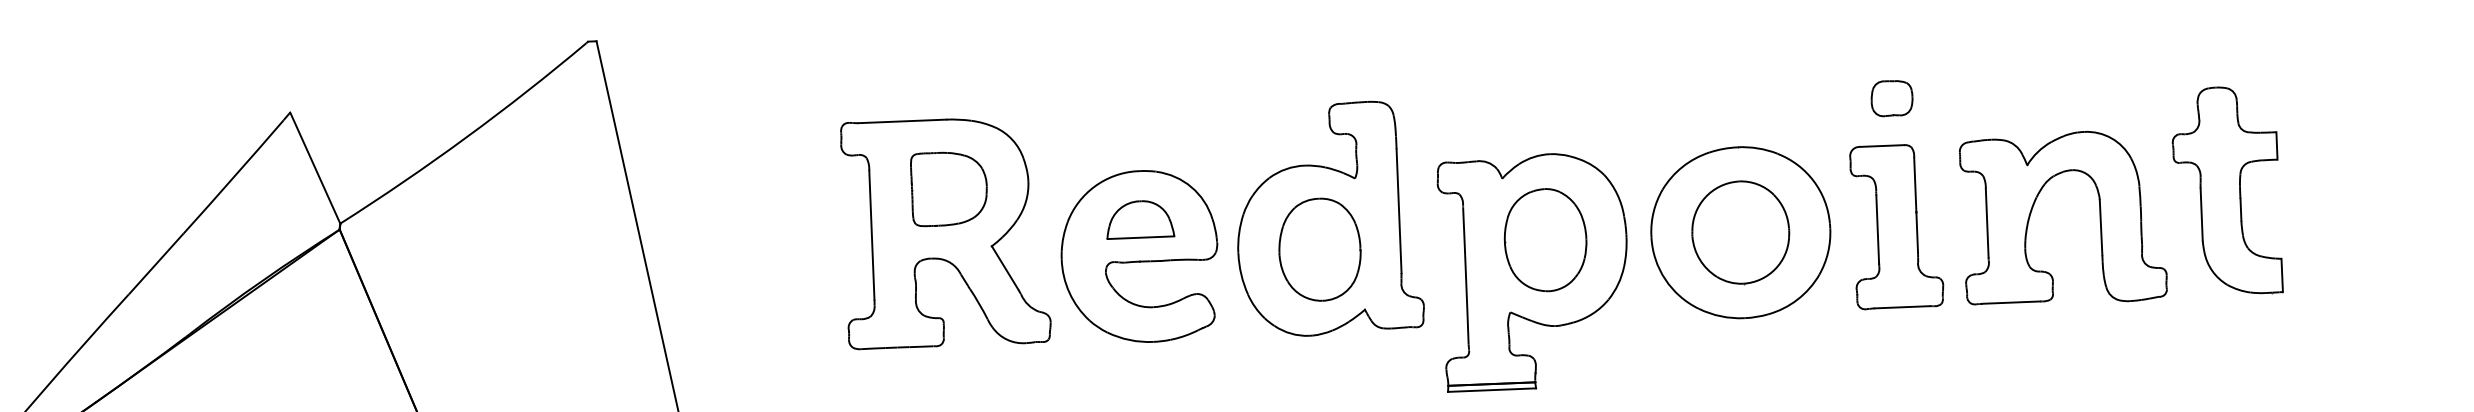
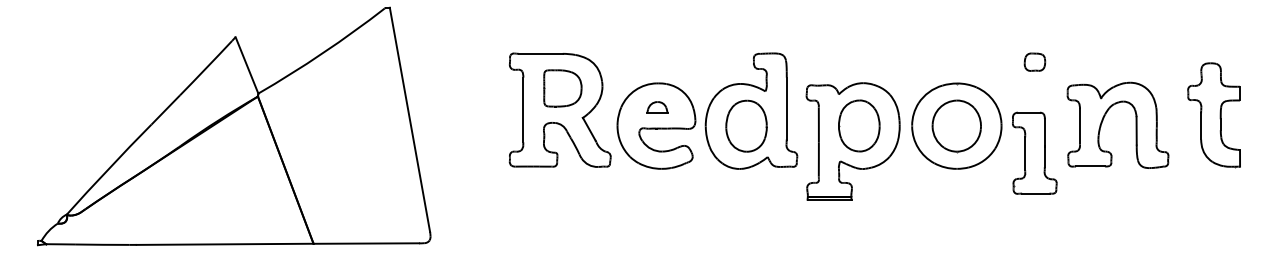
part: (2225, 191) -> (1213, 115), moved
part: (1140, 219) -> (657, 107), size x0.6
part: (1896, 225) -> (1034, 152), moved

